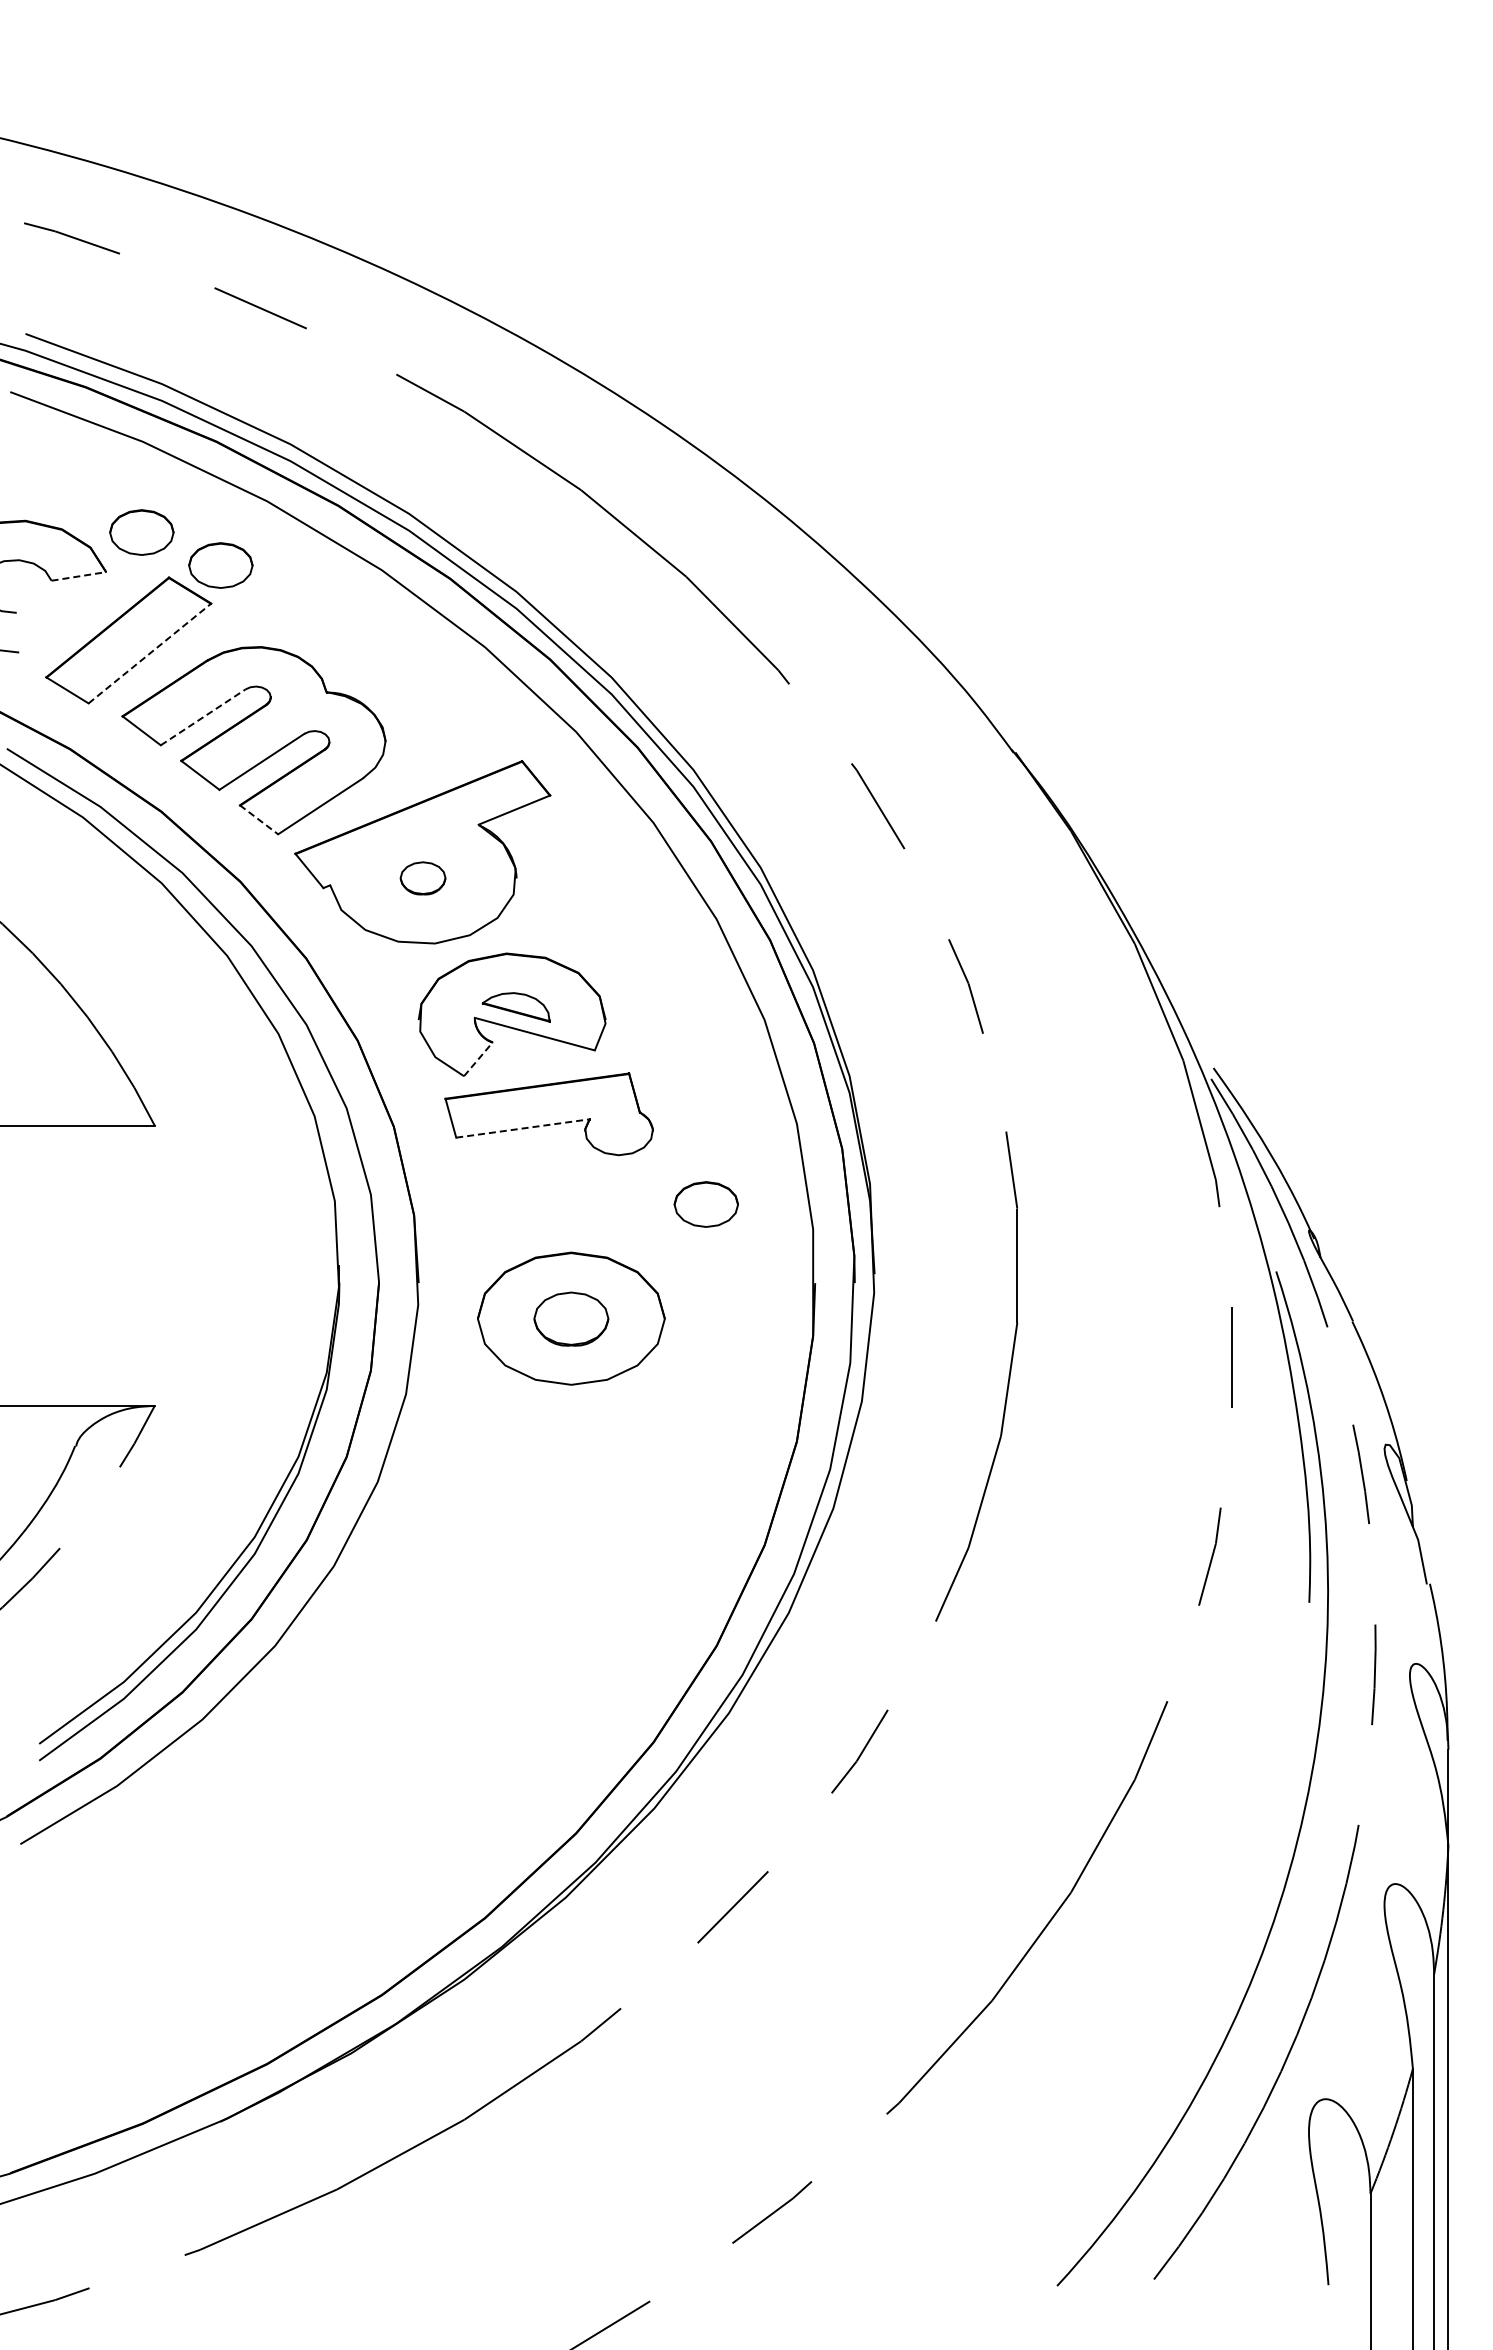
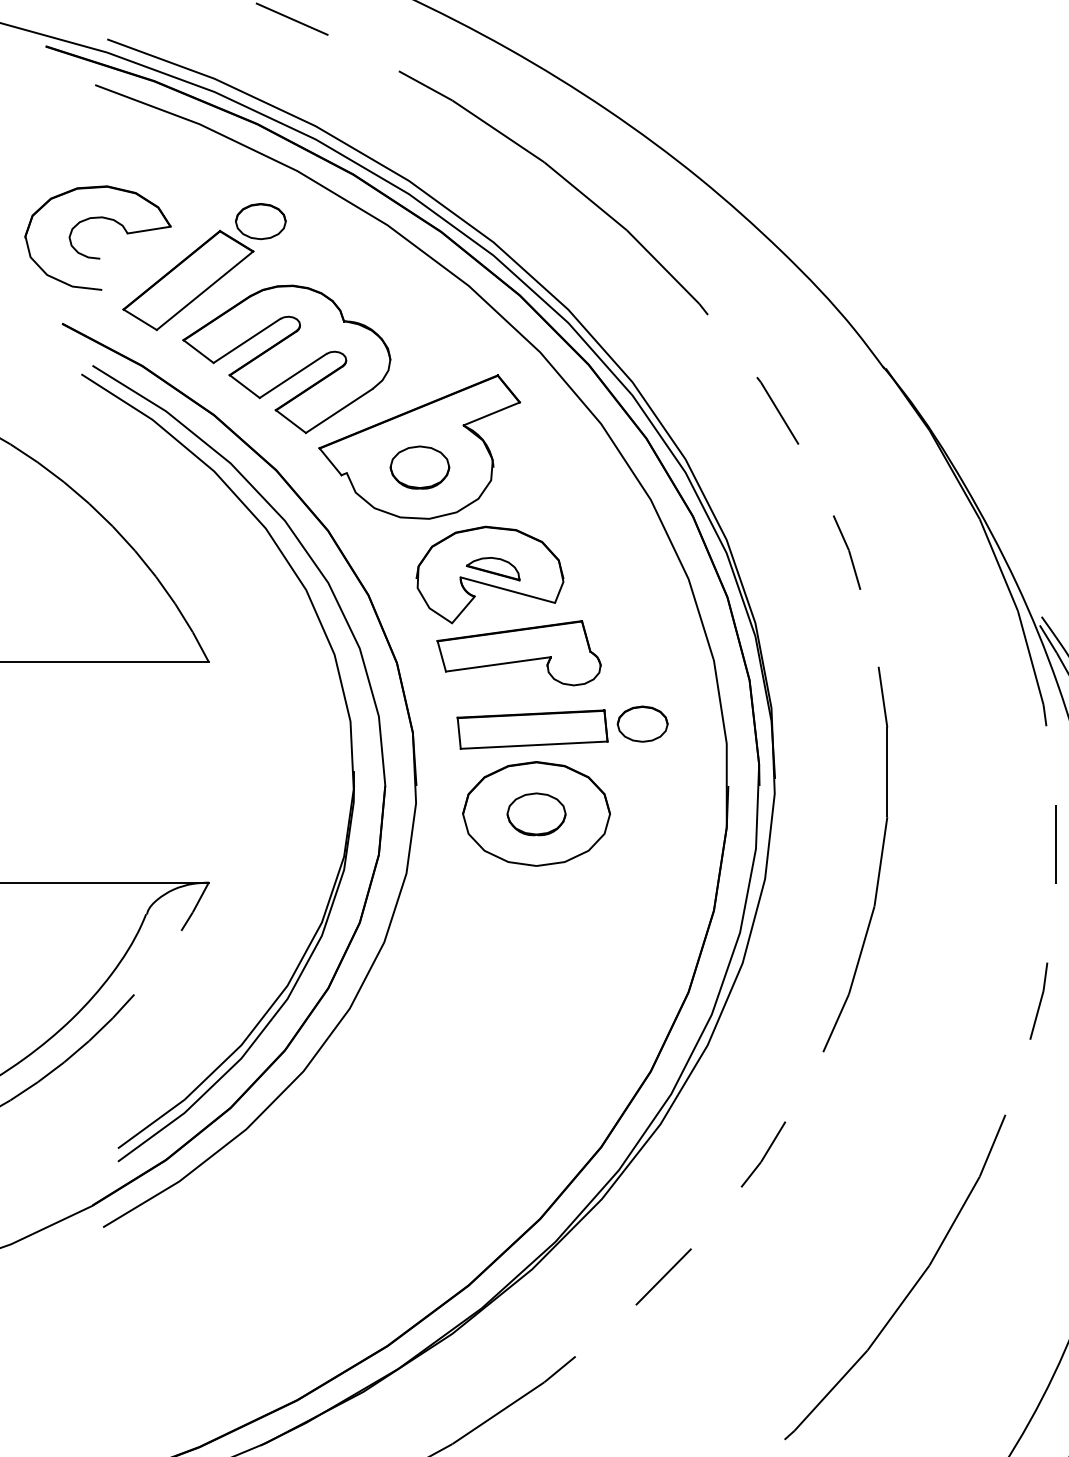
part: (141, 532) -> (198, 195), removed
line: (78, 576) -> (148, 230), dashed -> solid
line: (150, 653) -> (205, 290), dashed -> solid
line: (203, 717) -> (247, 341), dashed -> solid
line: (259, 820) -> (291, 422), dashed -> solid
part: (422, 878) -> (419, 467), size x1.67
line: (478, 1058) -> (463, 609), dashed -> solid
line: (523, 1128) -> (498, 664), dashed -> solid
part: (566, 1211) -> (532, 729), added

